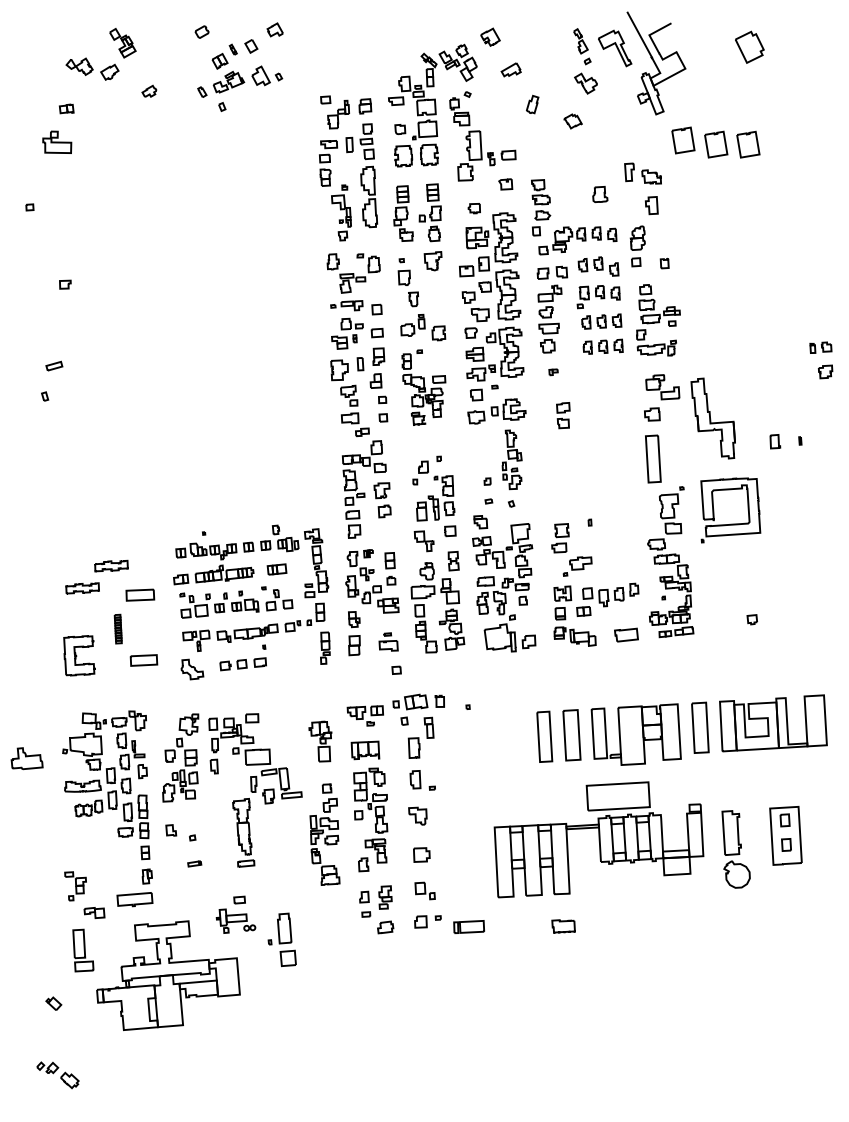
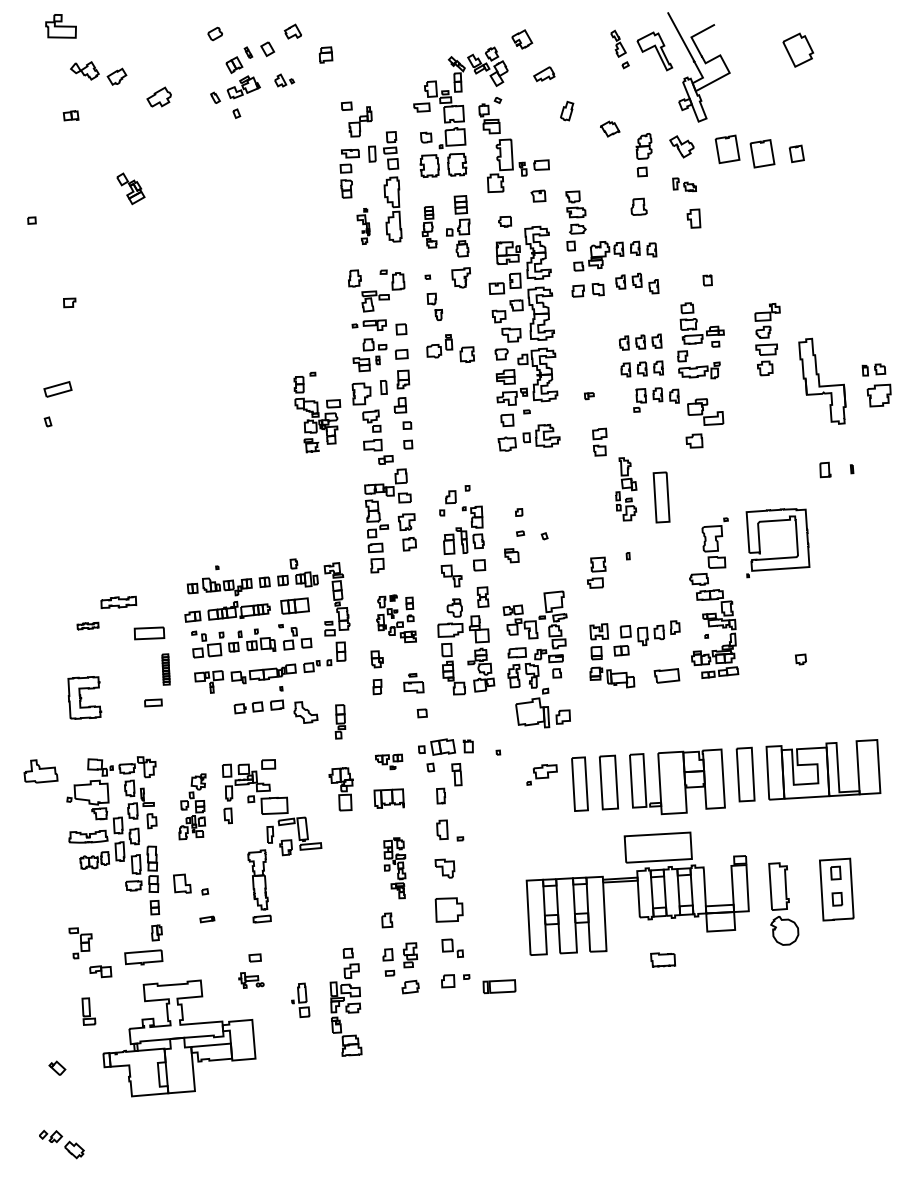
part: (122, 42) -> (130, 188), moved
part: (267, 75) -> (284, 80), size x0.6
part: (585, 83) -> (681, 146), moved
part: (148, 90) -> (158, 96), size x1.6
part: (364, 105) -> (325, 54), moved
part: (56, 142) -> (60, 26), moved
part: (748, 144) -> (796, 153), size x0.6
part: (642, 173) -> (684, 184), size x0.6
part: (341, 212) -> (363, 226), size x0.6
part: (403, 213) -> (429, 227), size x0.7
part: (637, 246) -> (643, 155), moved
part: (408, 288) -> (434, 306), size x0.7
part: (598, 296) -> (656, 399), moved
part: (549, 319) -> (767, 339), moved
part: (53, 366) -> (57, 389), size x1.6
part: (825, 371) -> (878, 395), size x1.6
part: (424, 387) -> (317, 412), moved
part: (713, 417) -> (822, 380), moved
part: (653, 459) -> (661, 497), moved
part: (512, 460) -> (626, 489), moved
part: (577, 566) -> (541, 774), moved
part: (276, 568) -> (294, 605), size x1.4
part: (372, 581) -> (396, 618), size x0.7
part: (82, 587) -> (87, 625), size x0.6
part: (503, 587) -> (536, 659), moved
part: (117, 629) -> (165, 669), moved
part: (354, 645) -> (377, 686), size x0.7
part: (325, 647) -> (340, 721), moved
part: (144, 660) -> (153, 702), size x0.6
part: (191, 669) -> (305, 712), moved
part: (364, 715) -> (388, 761), size x0.7
part: (413, 747) -> (440, 795), size x0.7
part: (180, 757) -> (192, 806), size x0.7
part: (26, 758) -> (40, 771), moved
part: (370, 816) -> (394, 868), size x0.6
part: (171, 830) -> (182, 883), size x1.6
part: (324, 833) -> (345, 1001), moved
part: (421, 854) -> (448, 909), size x1.6
part: (236, 921) -> (251, 980), size x0.6
part: (564, 925) -> (663, 959), moved
part: (282, 940) -> (300, 1000), size x0.6
part: (83, 950) -> (88, 1011), size x0.6

